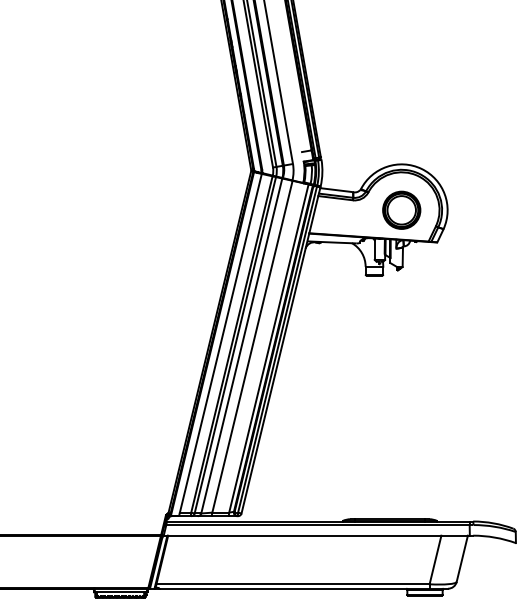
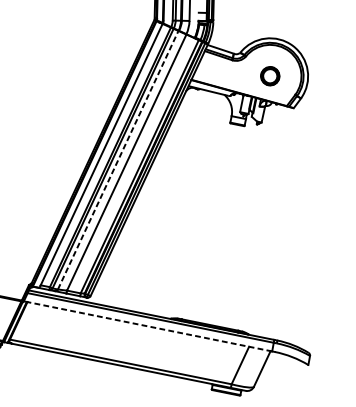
part: (401, 209) -> (270, 75), size x0.6
line: (241, 345) -> (118, 159), solid -> dashed
line: (318, 535) -> (149, 326), solid -> dashed

